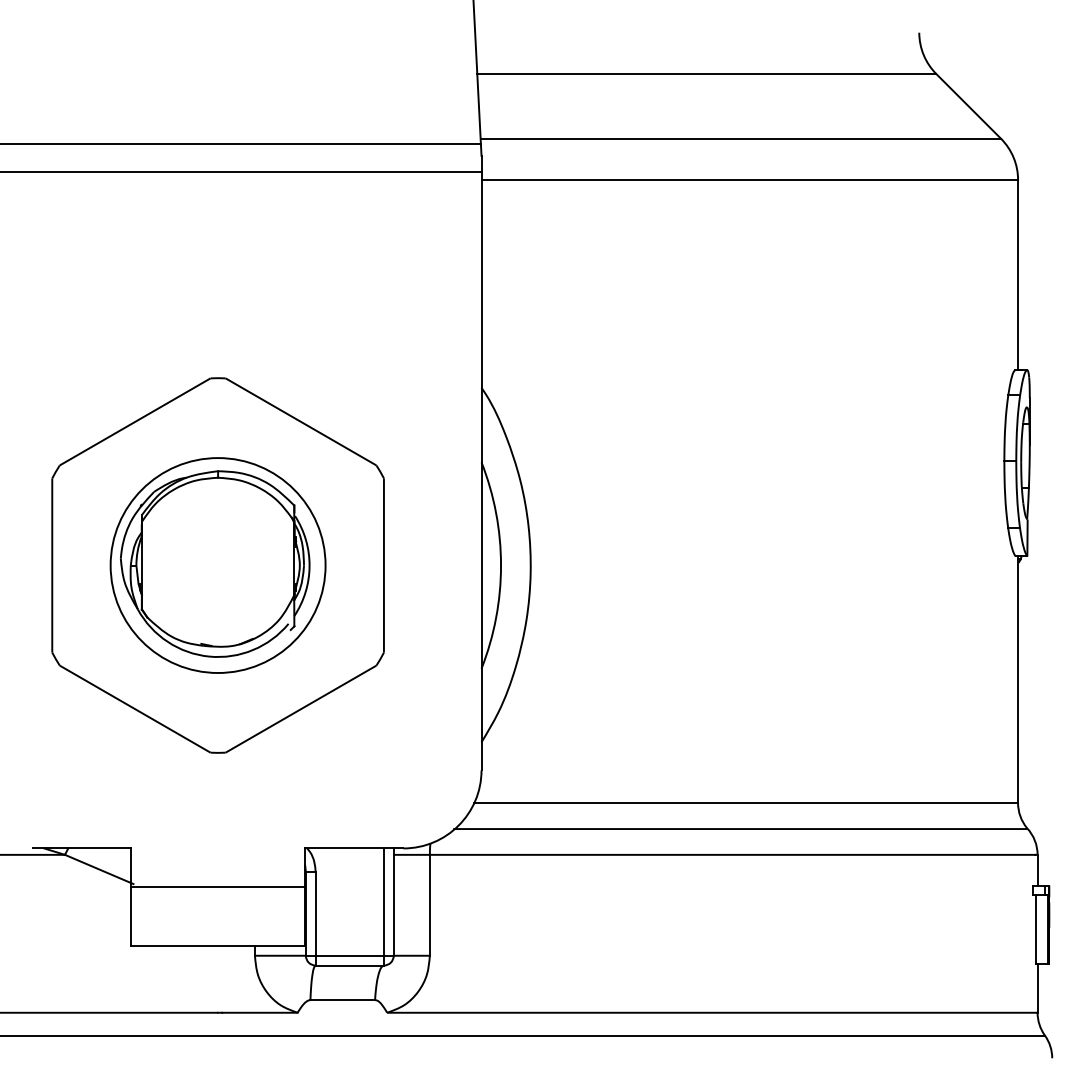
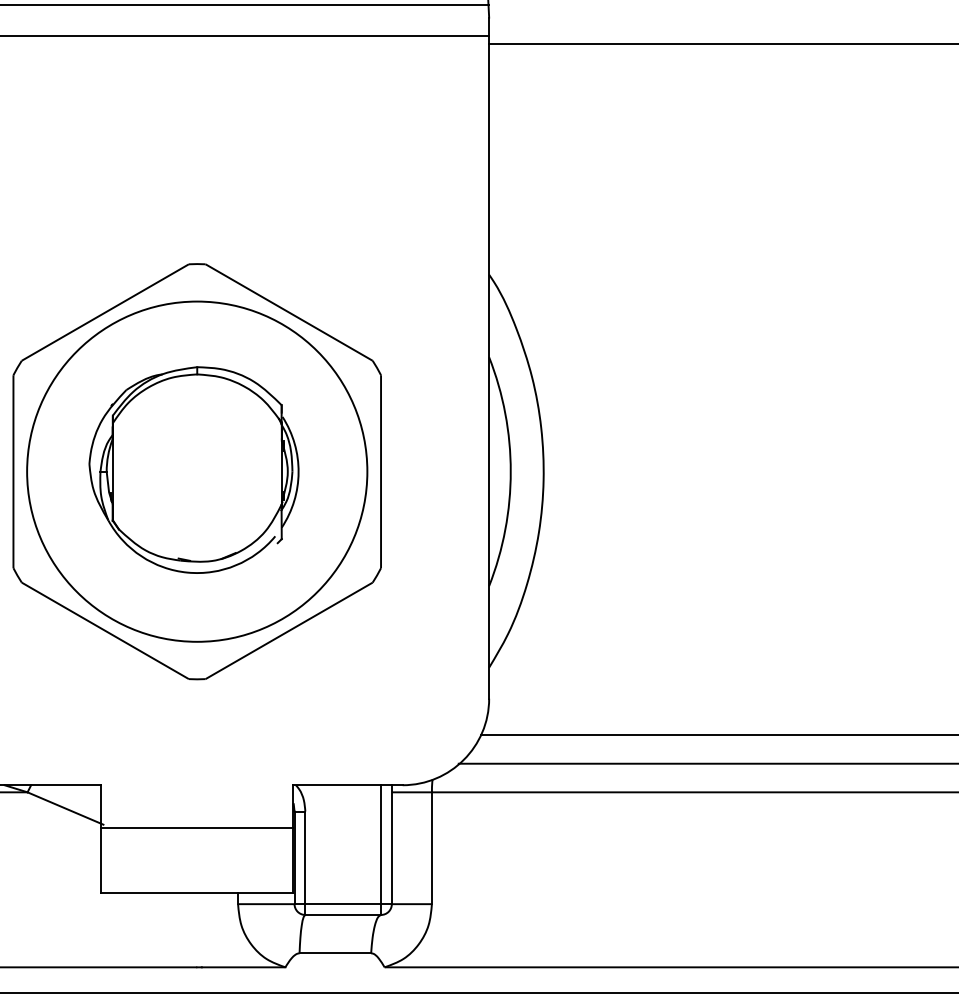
circle: (217, 565) -> (196, 471), size x1.43

